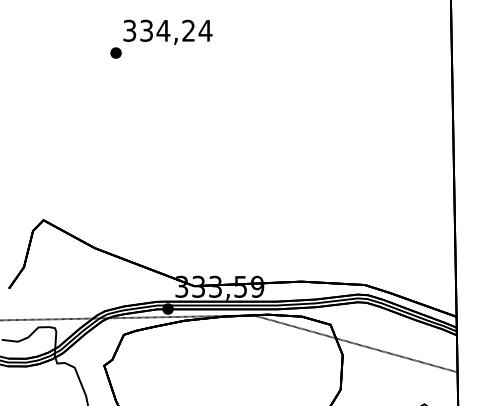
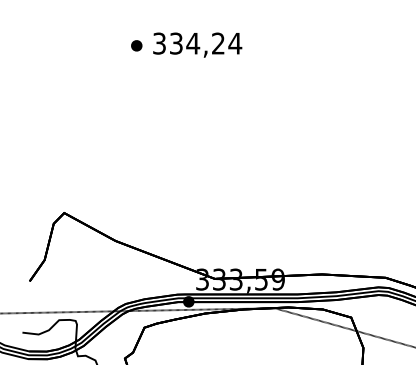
text: (167, 31) -> (197, 44), moved

